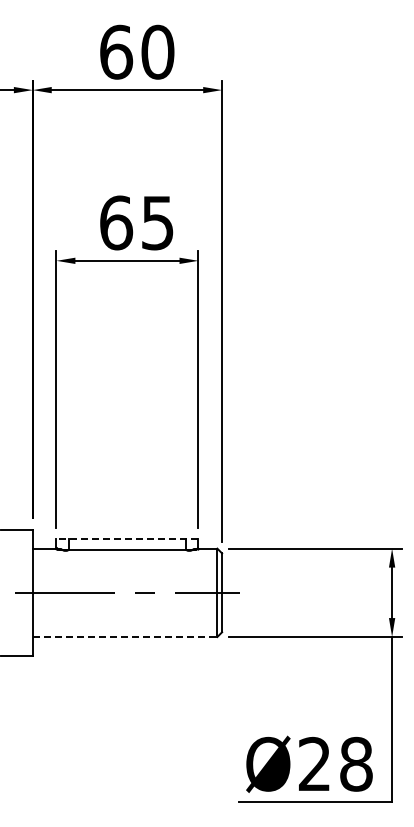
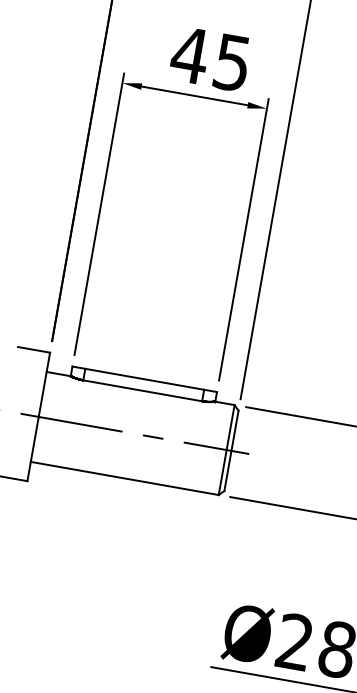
text: (115, 222) -> (189, 54), 65 -> 45
line: (127, 539) -> (144, 379), dashed -> solid
line: (125, 636) -> (125, 478), dashed -> solid

